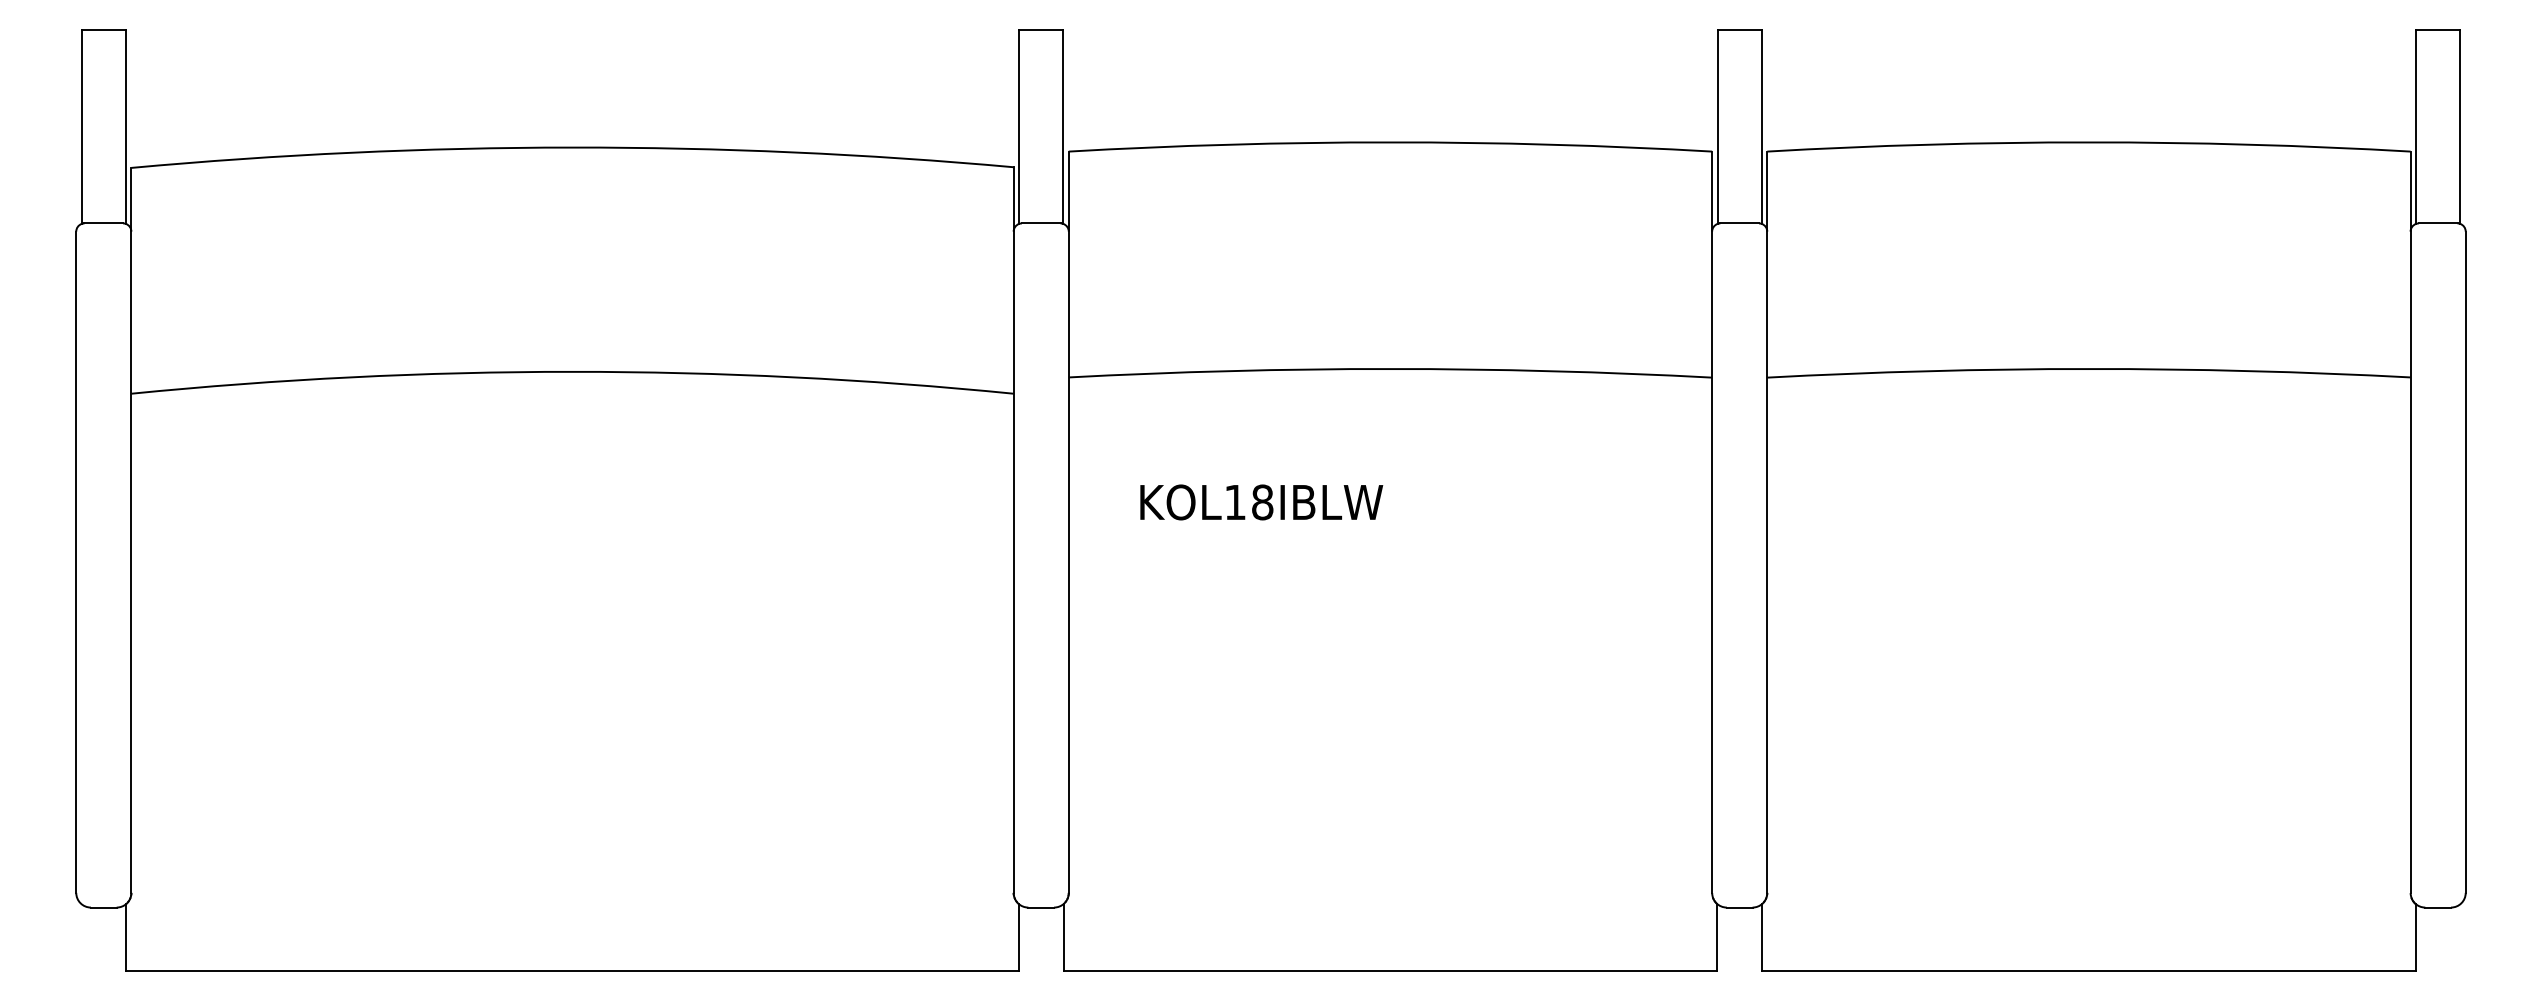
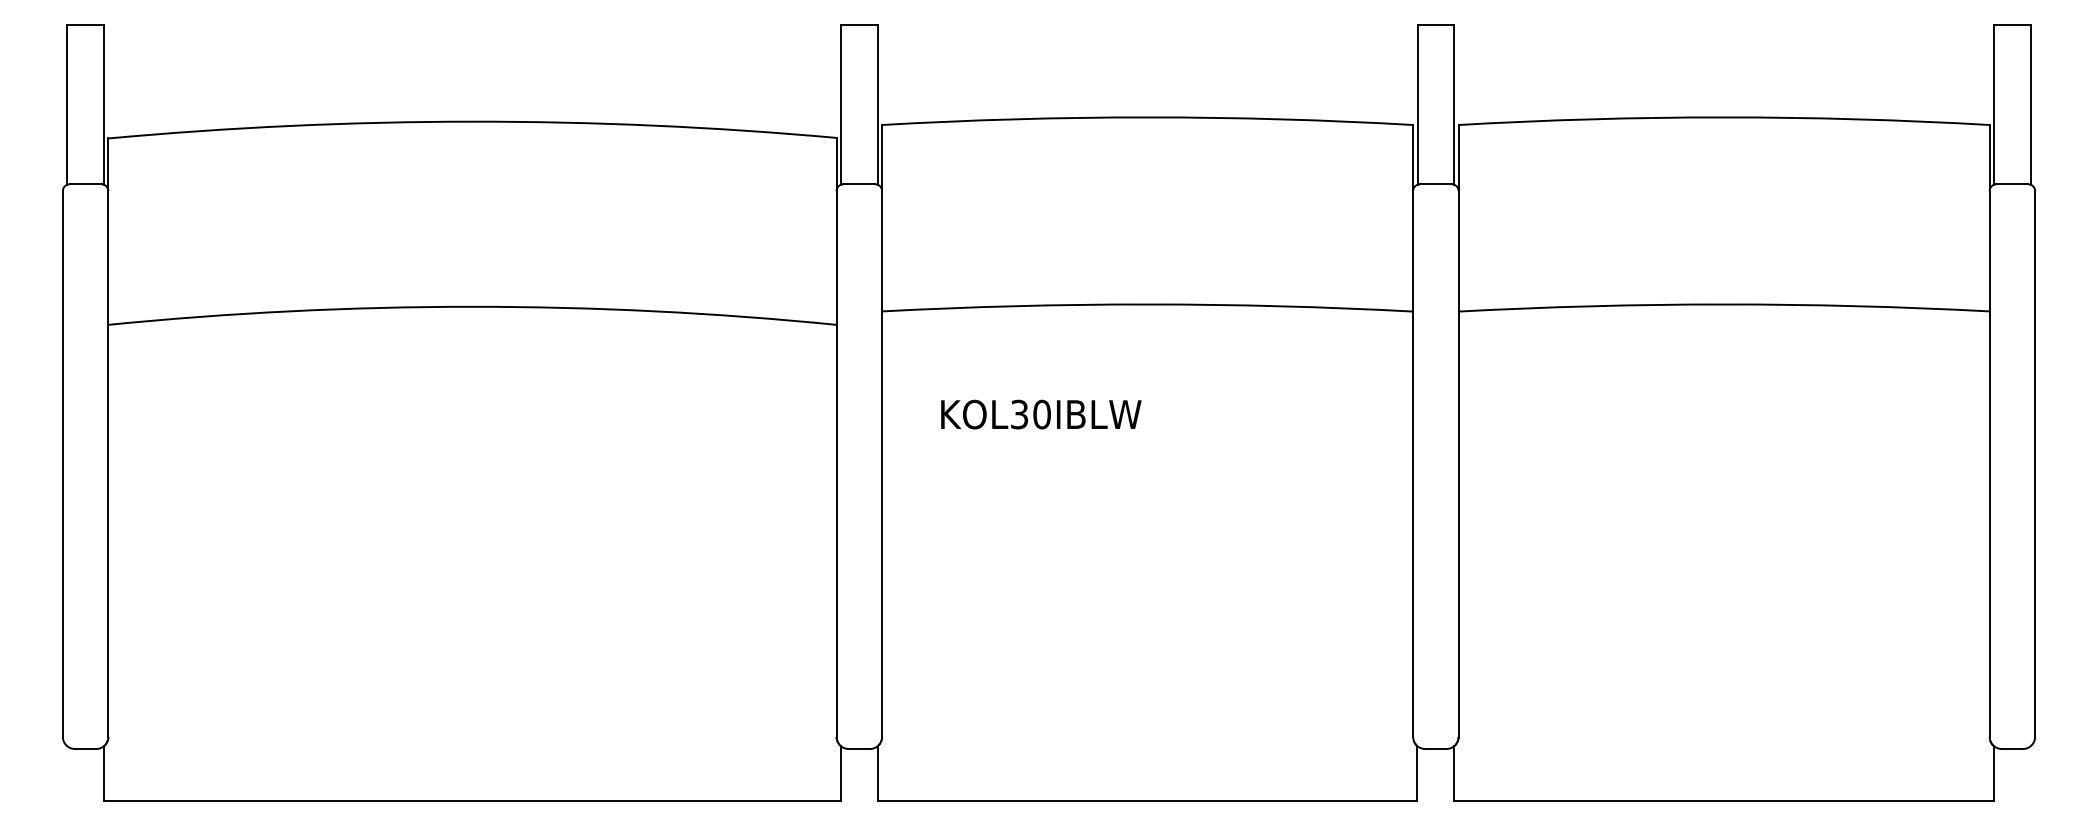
text: (1249, 502) -> (1031, 414), KOL18IBLW -> KOL30IBLW

